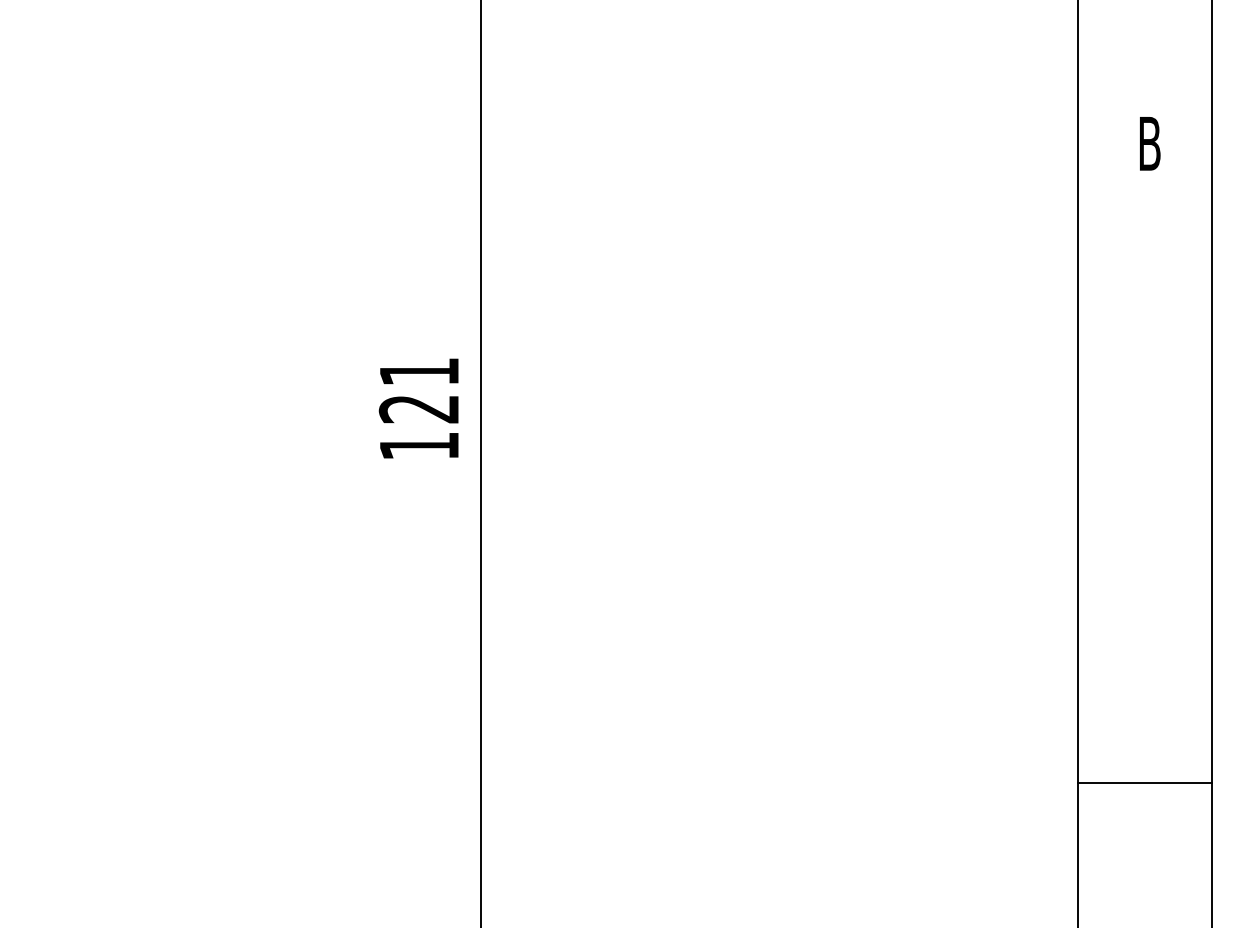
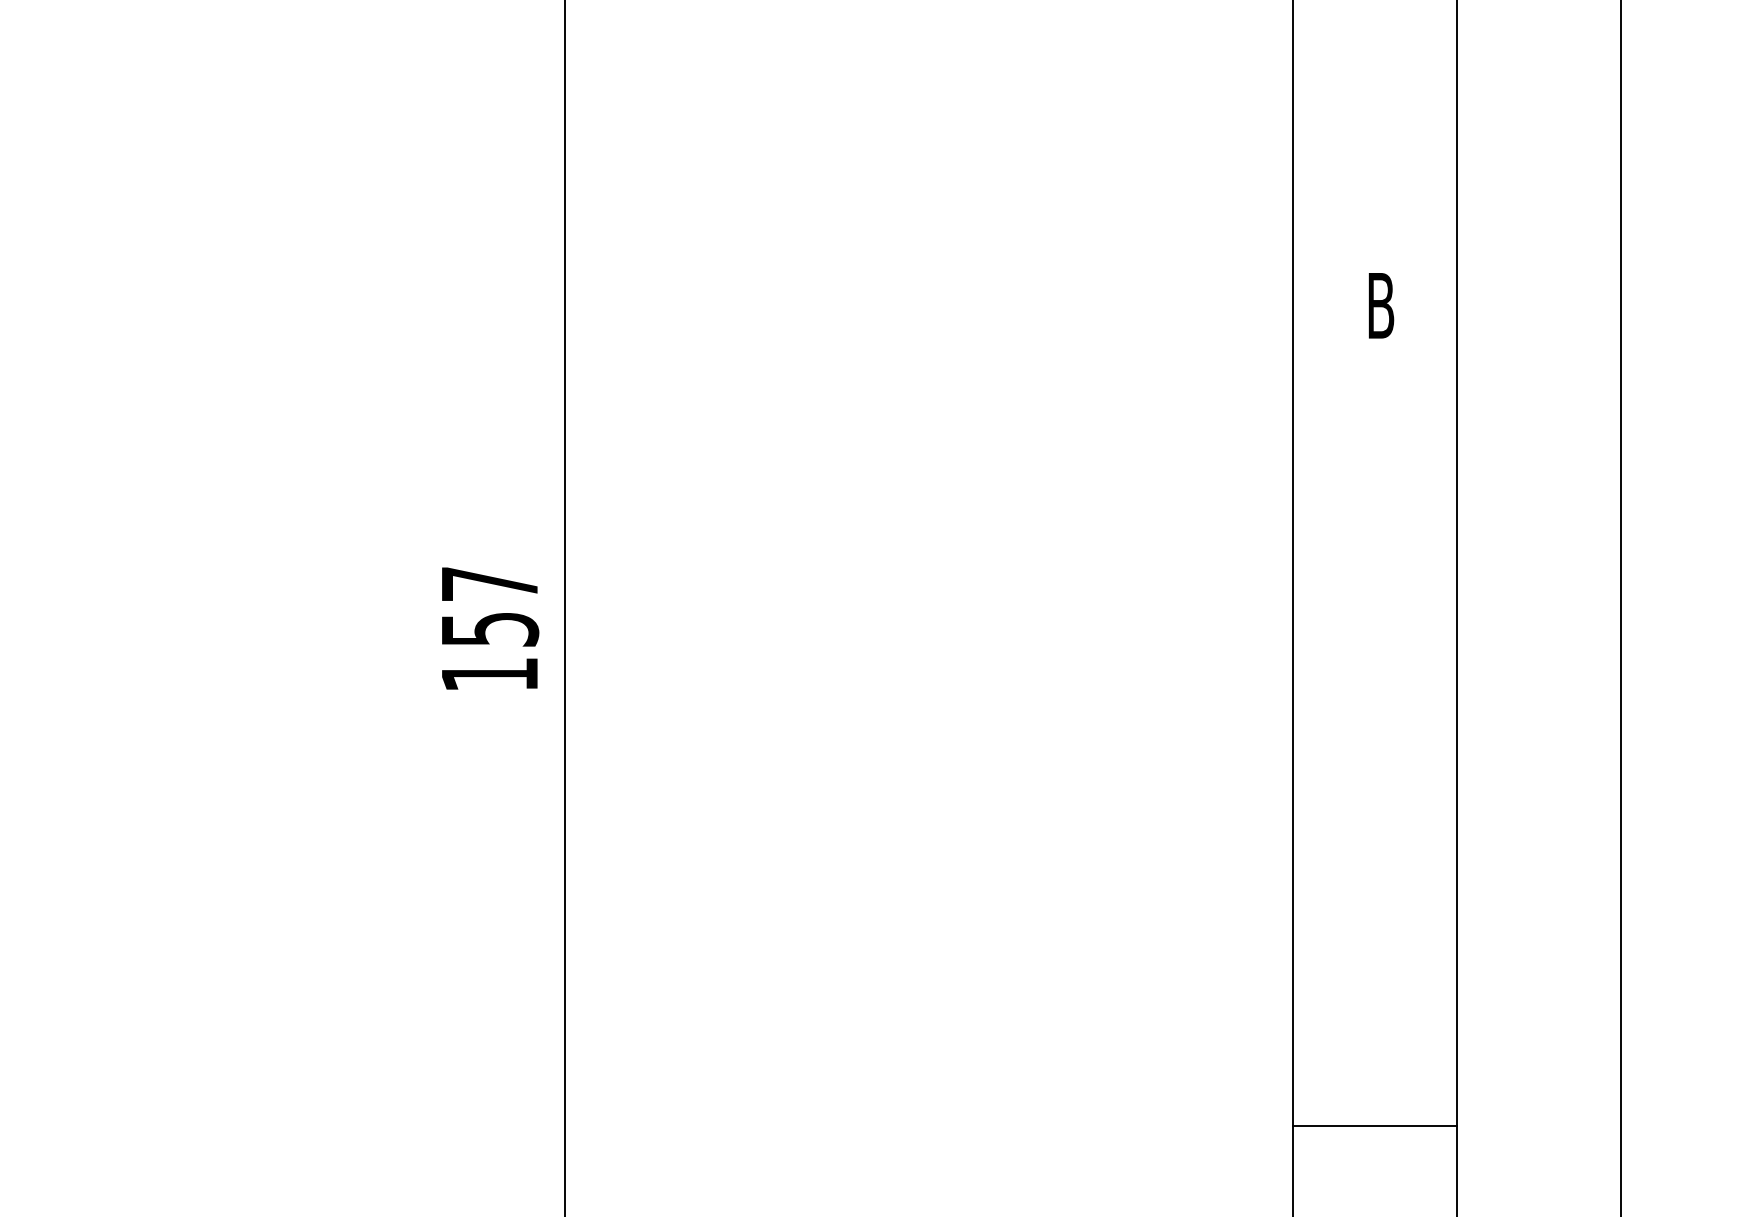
text: (419, 390) -> (489, 606), 121 -> 157
line: (1145, 782) -> (1375, 1126), moved

